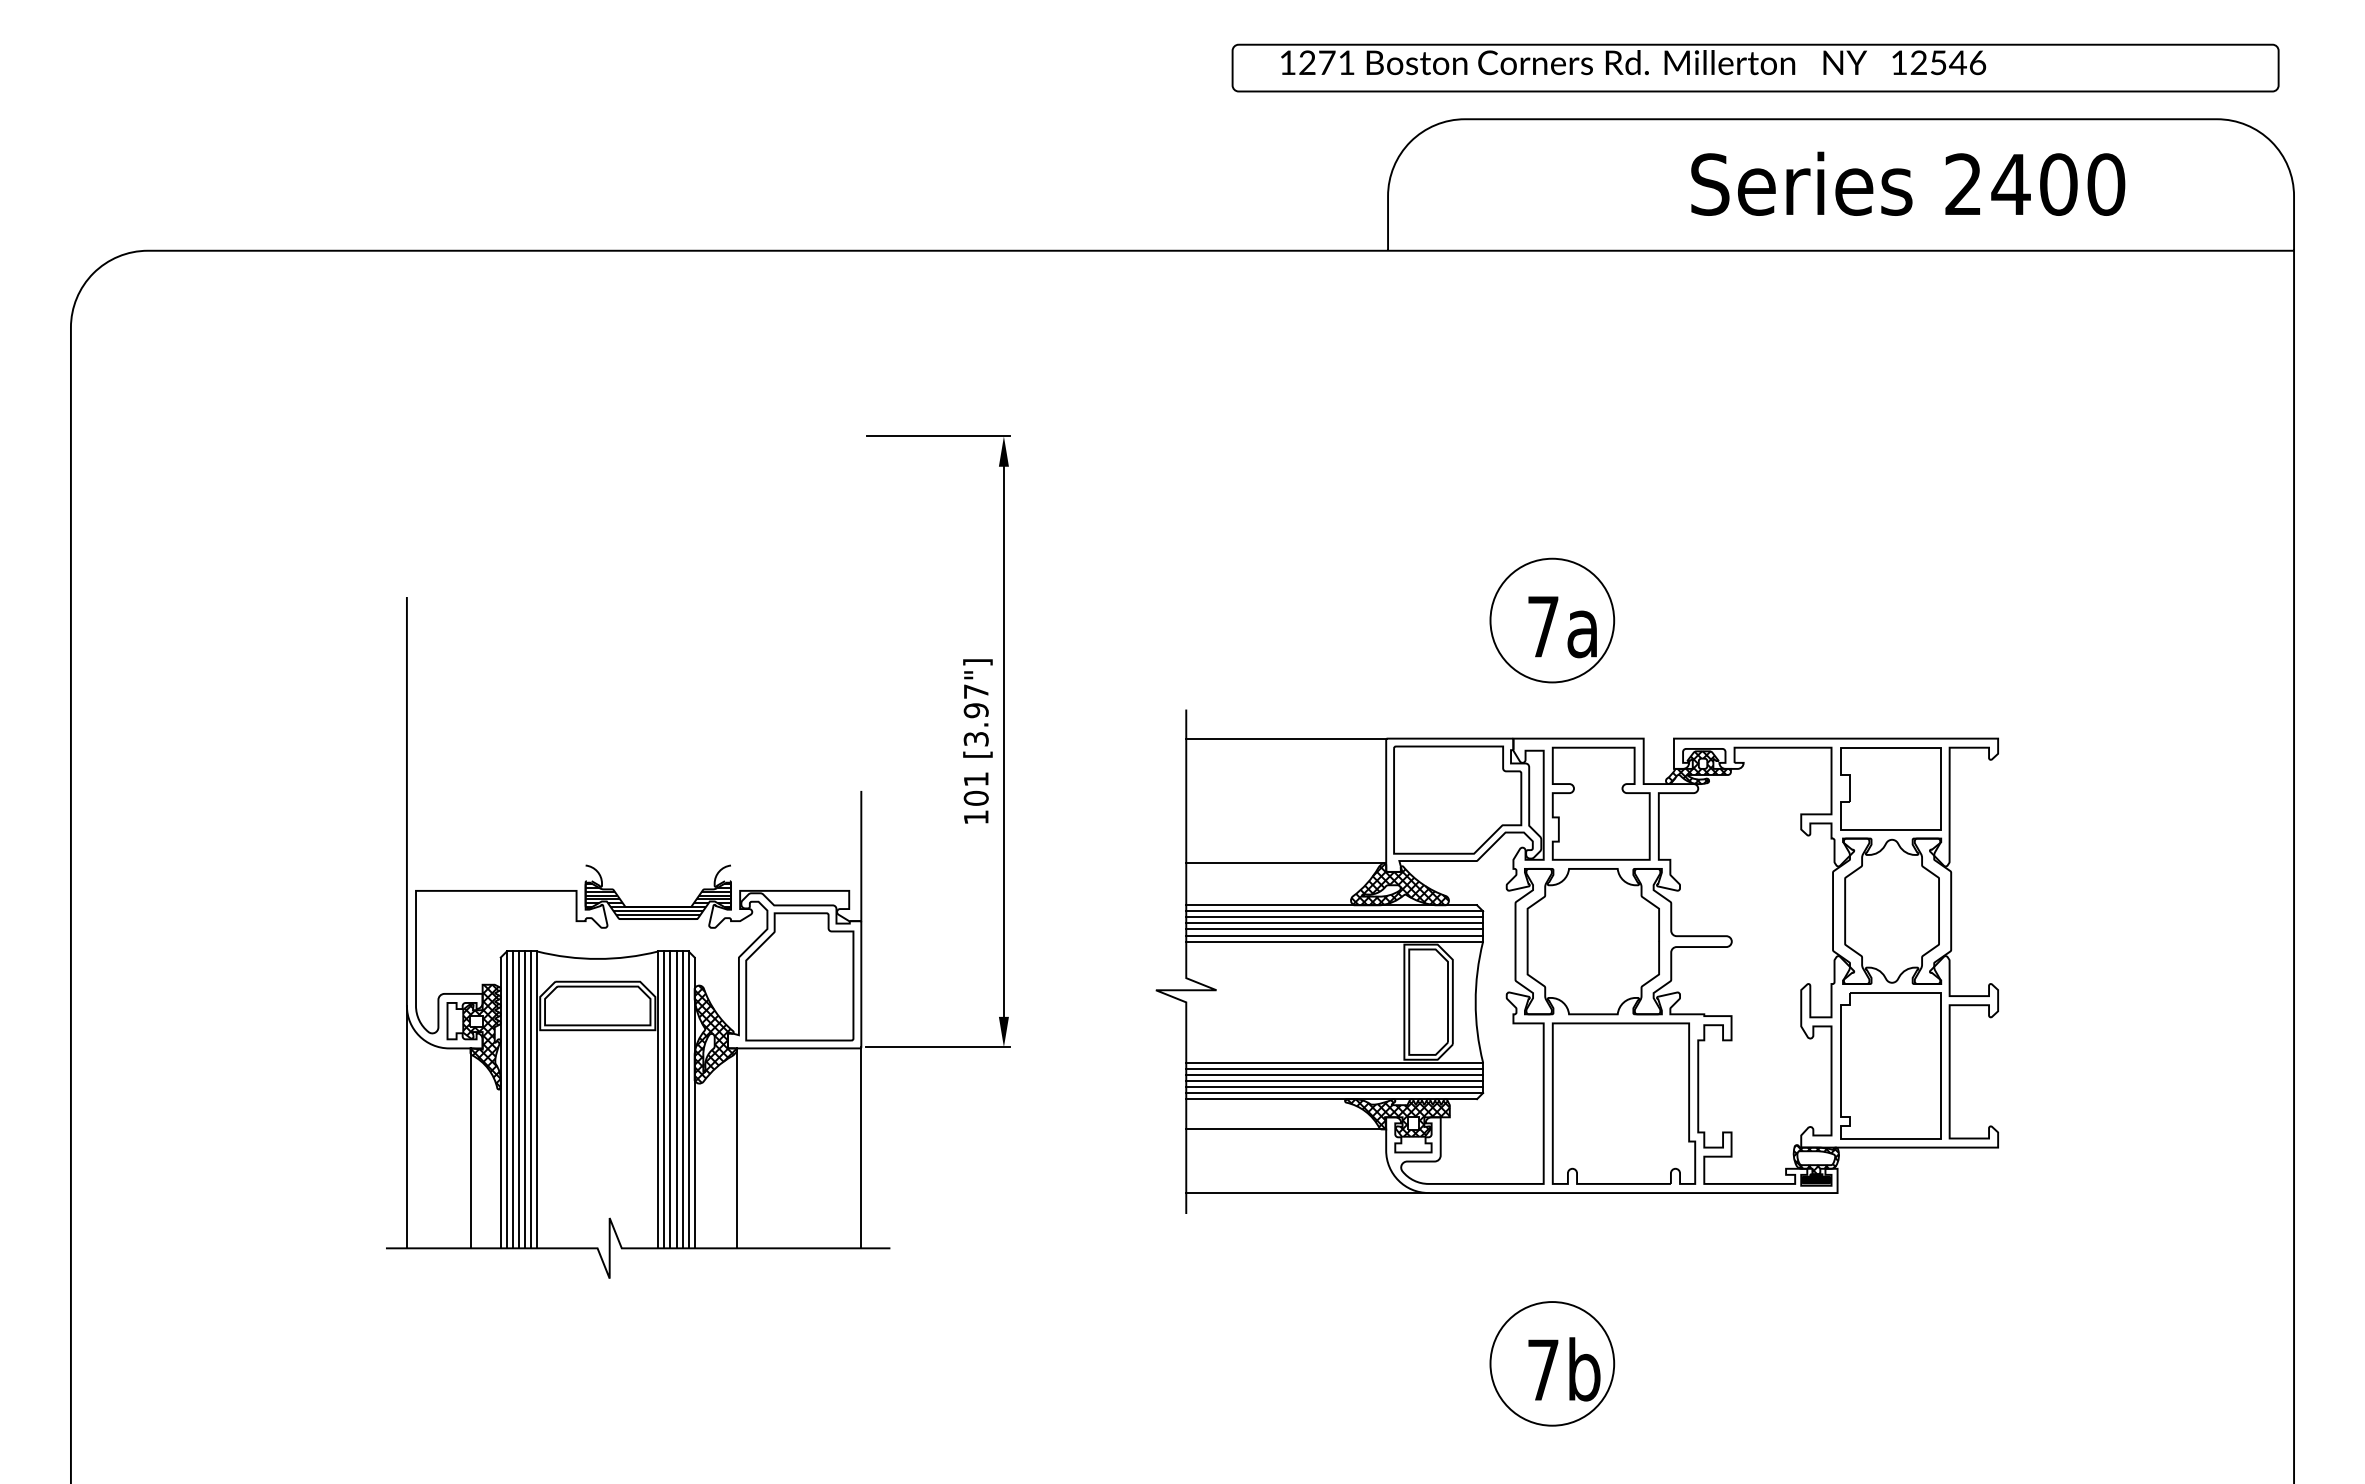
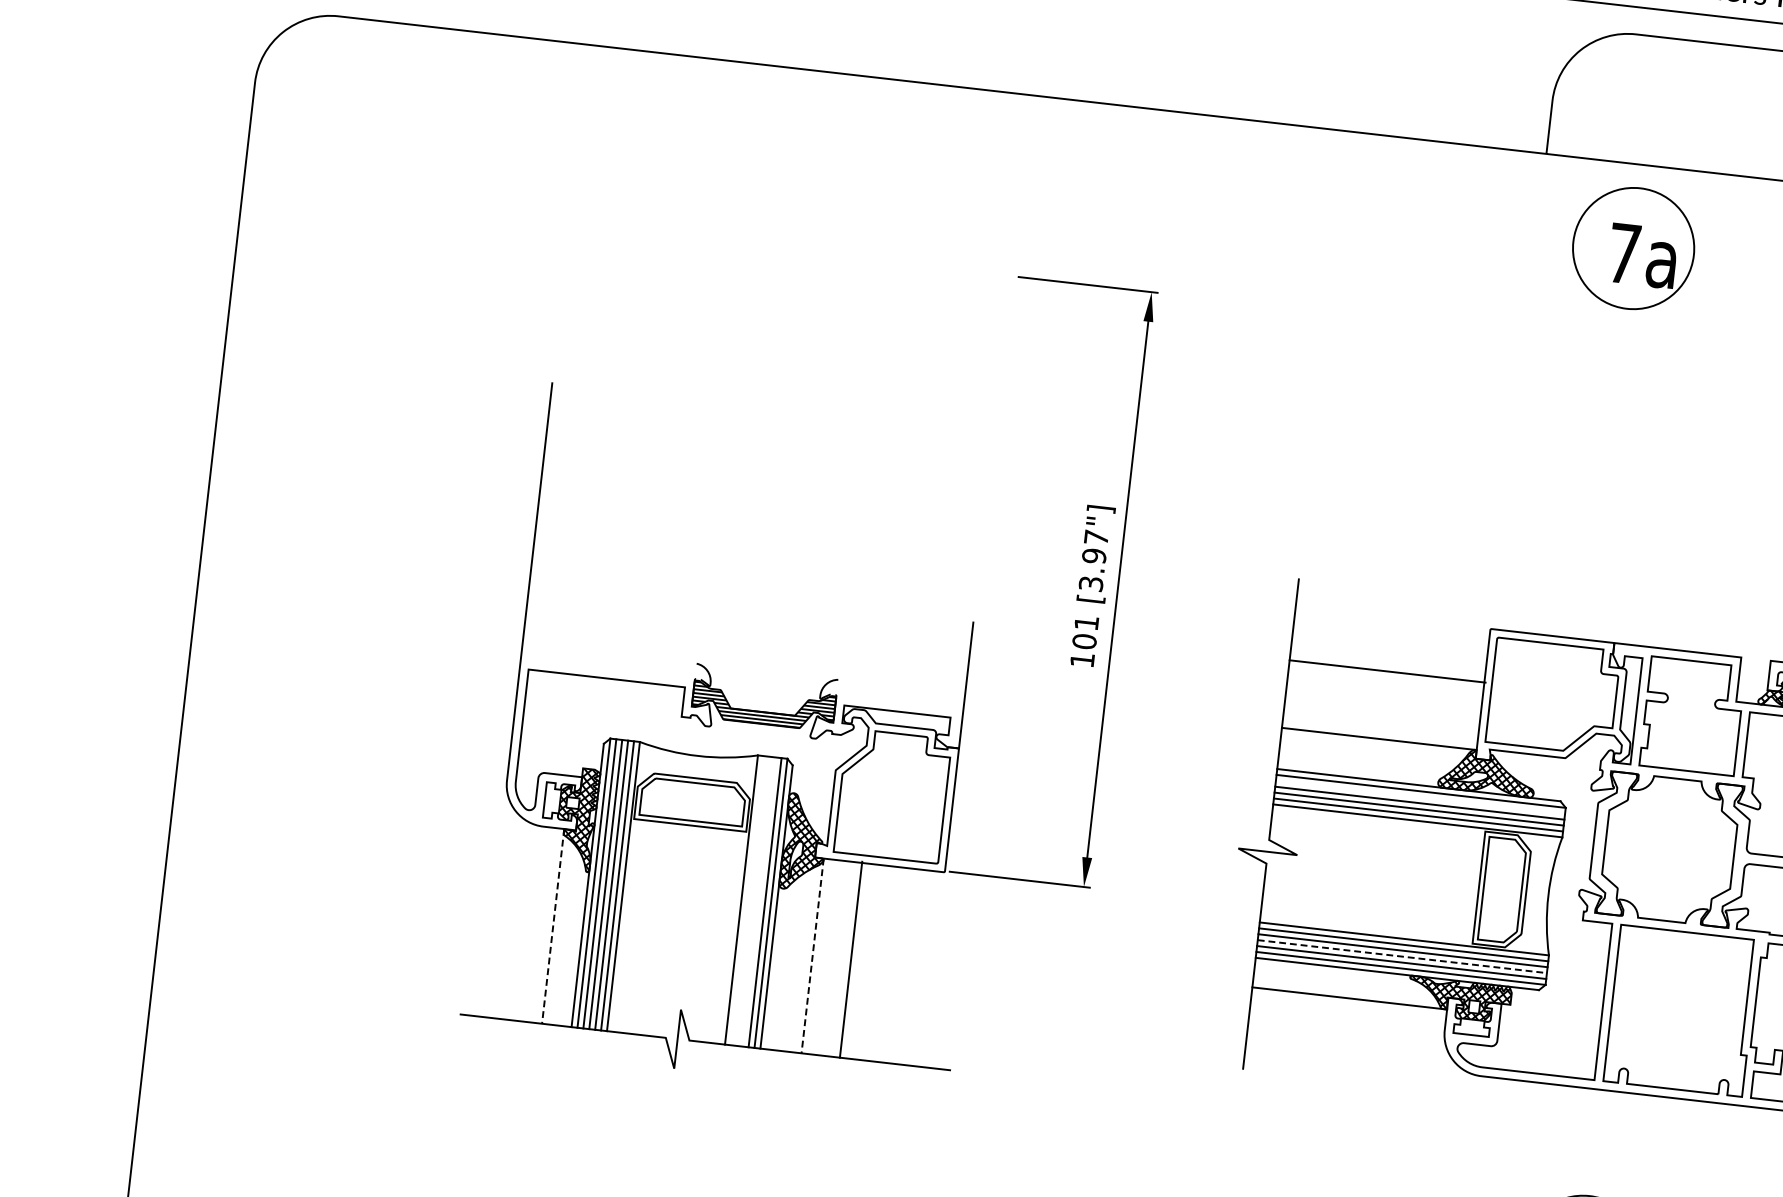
part: (1552, 620) -> (1633, 248), moved
line: (1286, 738) -> (1387, 671), moved
line: (1334, 917) -> (1420, 797), removed
line: (1335, 1080) -> (1403, 956), solid -> dashed
line: (664, 1099) -> (747, 900), removed
line: (670, 1099) -> (753, 900), removed
line: (676, 1099) -> (759, 901), removed
line: (406, 1127) -> (493, 898), removed
line: (861, 1147) -> (851, 959), moved
line: (470, 1148) -> (553, 926), solid -> dashed
line: (736, 1148) -> (812, 956), solid -> dashed
line: (1307, 1193) -> (1363, 1063), removed

